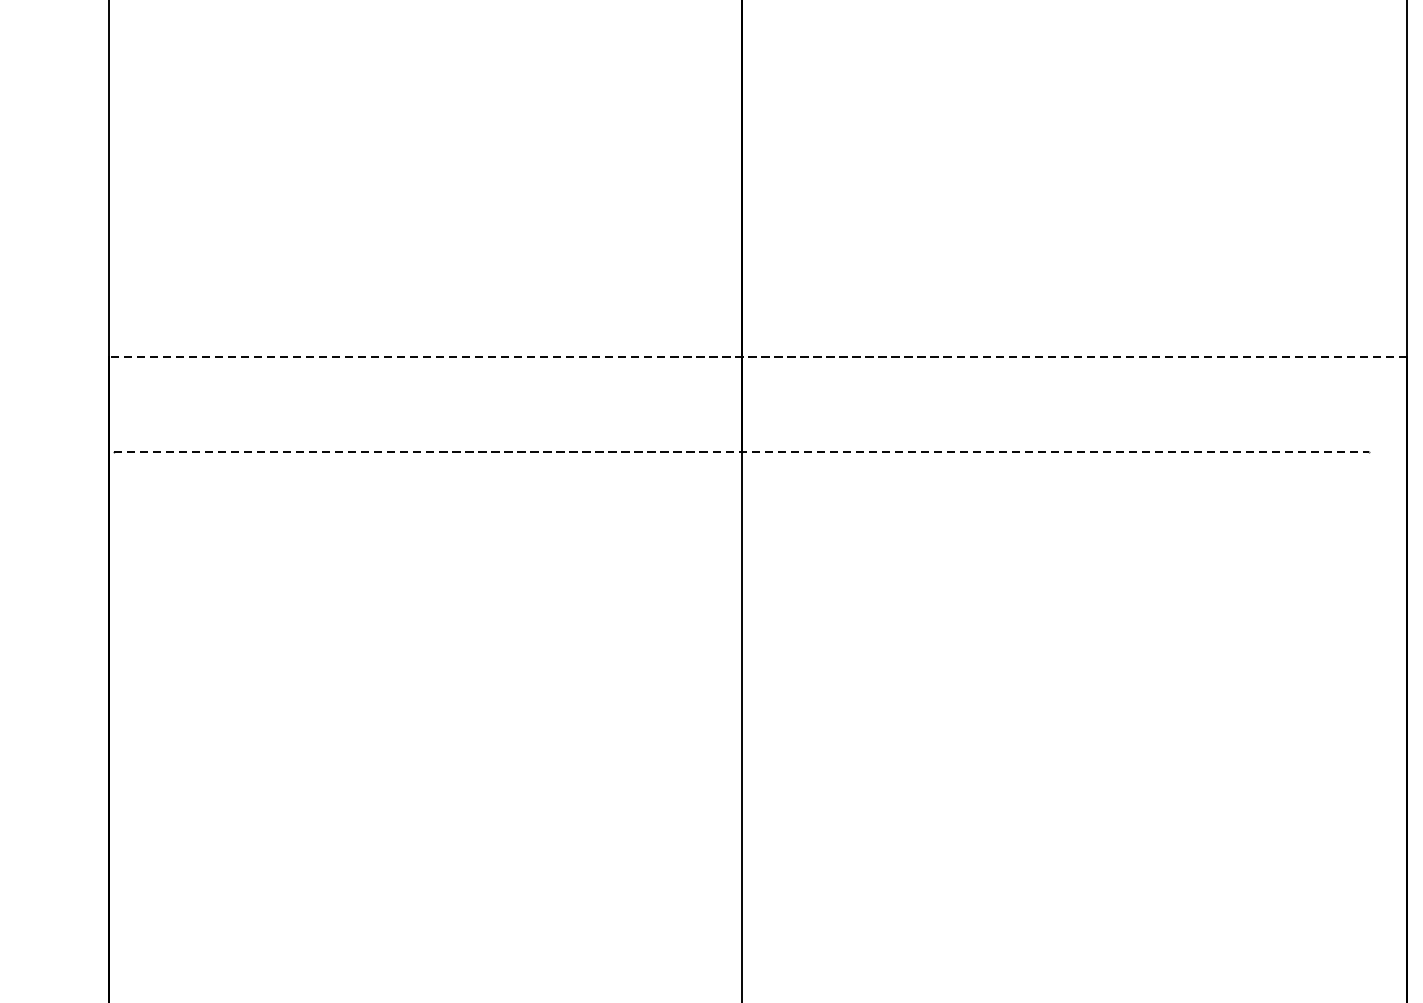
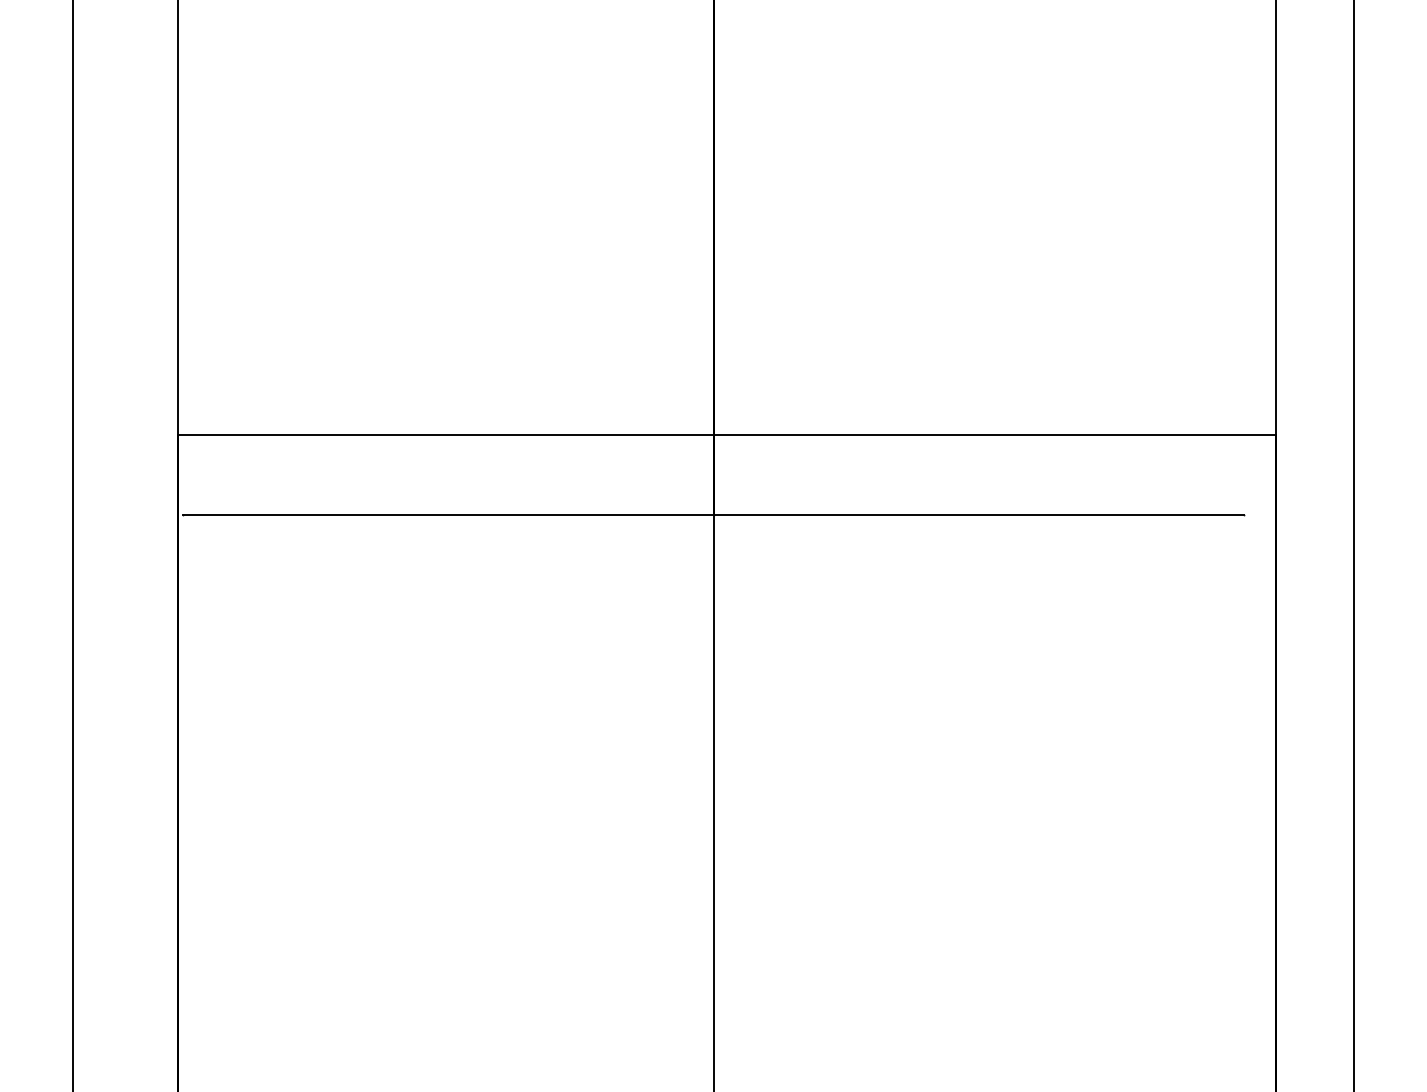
line: (758, 356) -> (727, 434), dashed -> solid
line: (741, 451) -> (713, 514), dashed -> solid

